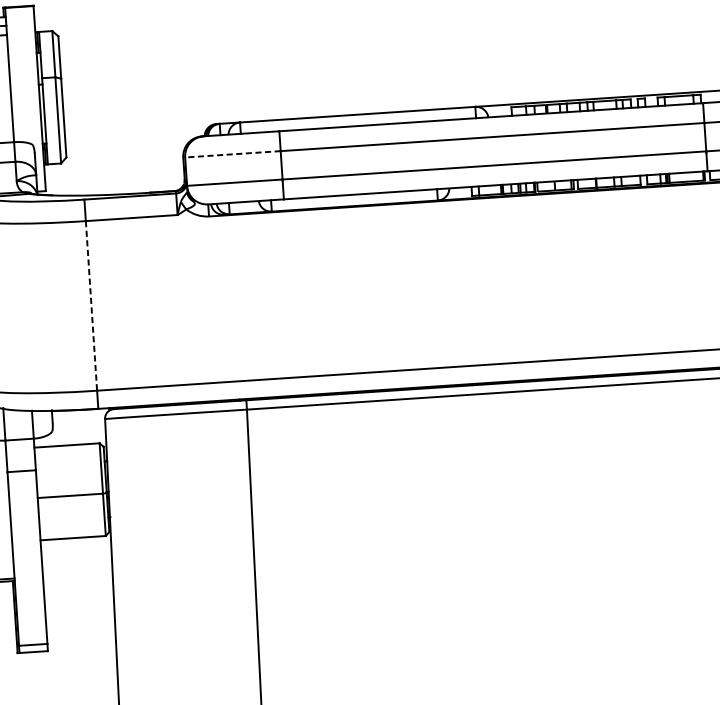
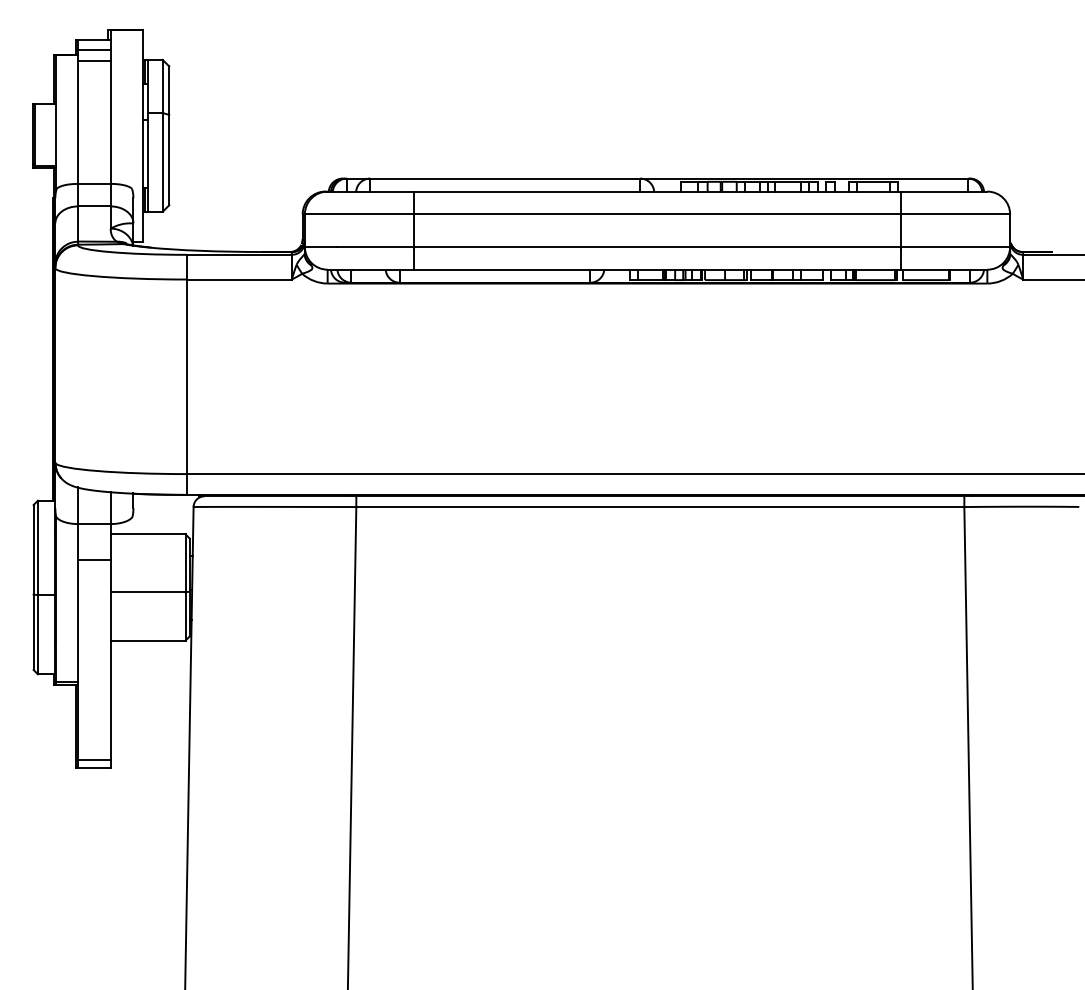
line: (232, 154) -> (359, 214), dashed -> solid
line: (91, 306) -> (186, 377), dashed -> solid

